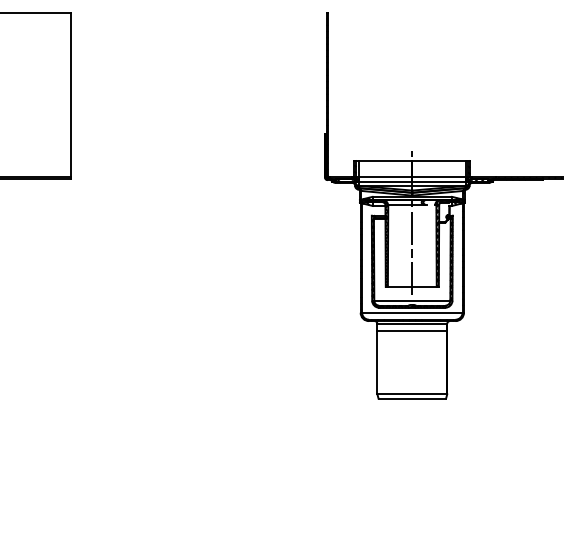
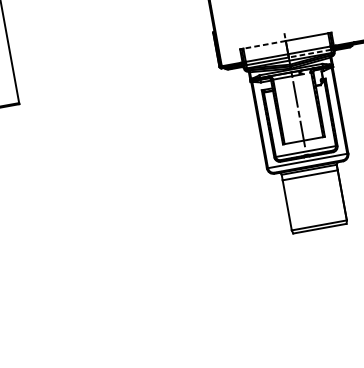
line: (385, 160) -> (264, 44), solid -> dashed
line: (439, 181) -> (310, 53), solid -> dashed

